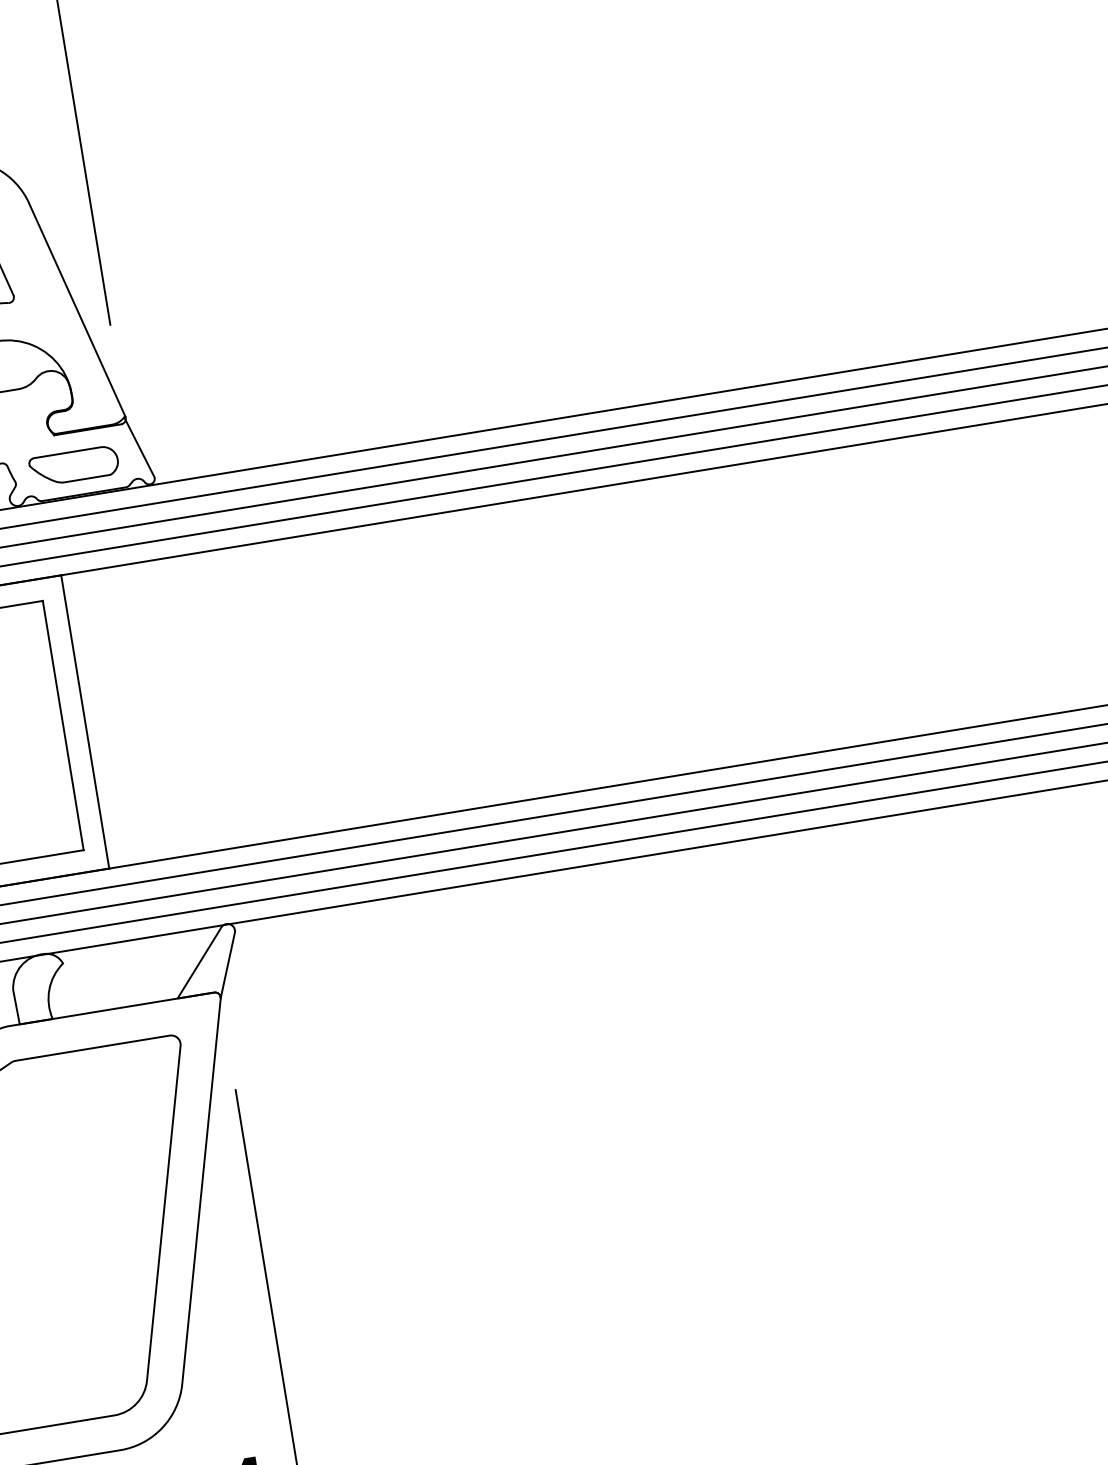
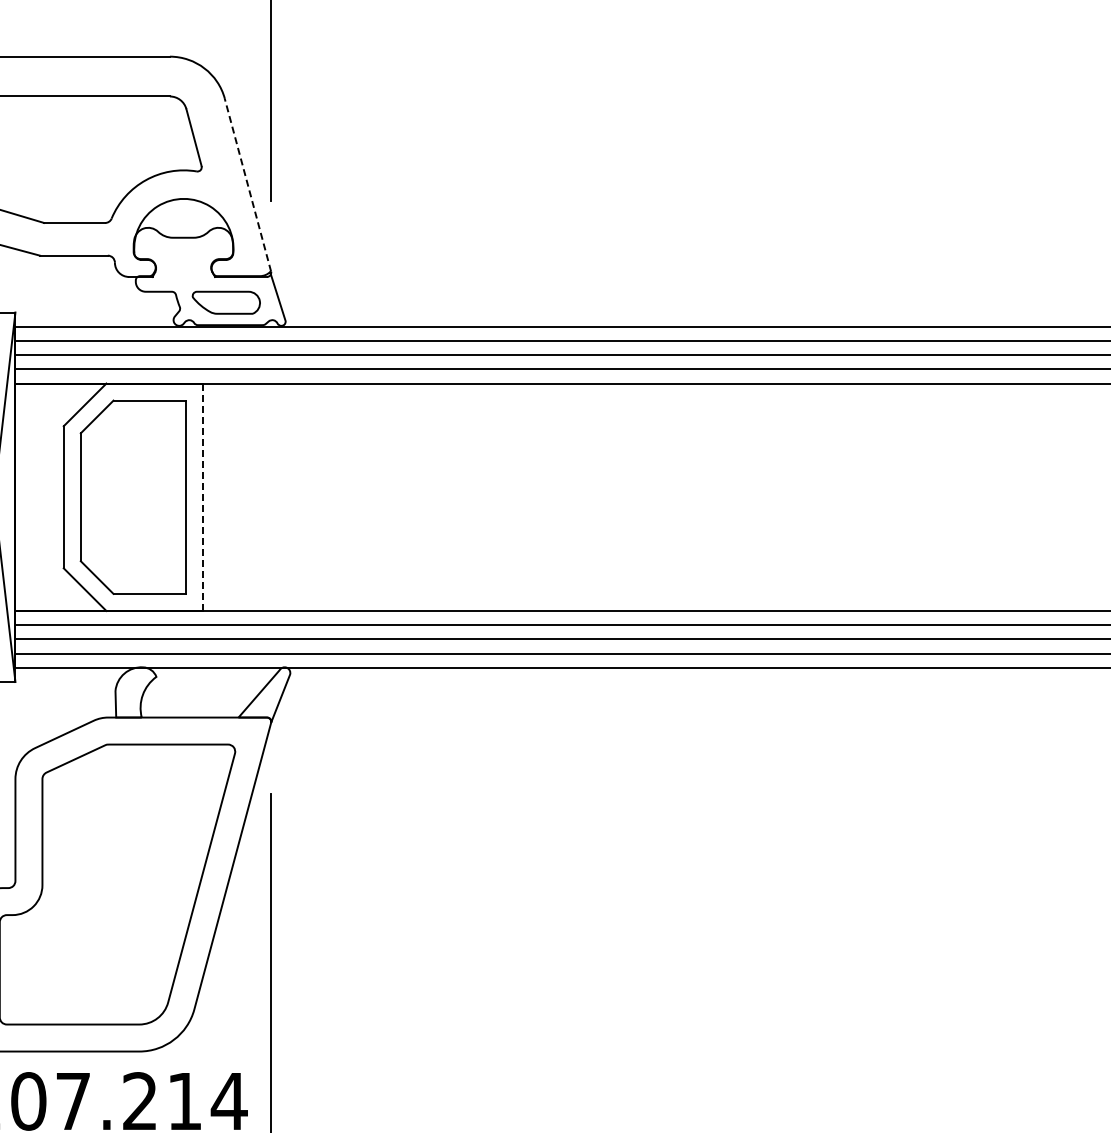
line: (76, 309) -> (247, 184), solid -> dashed
line: (85, 722) -> (203, 497), solid -> dashed

